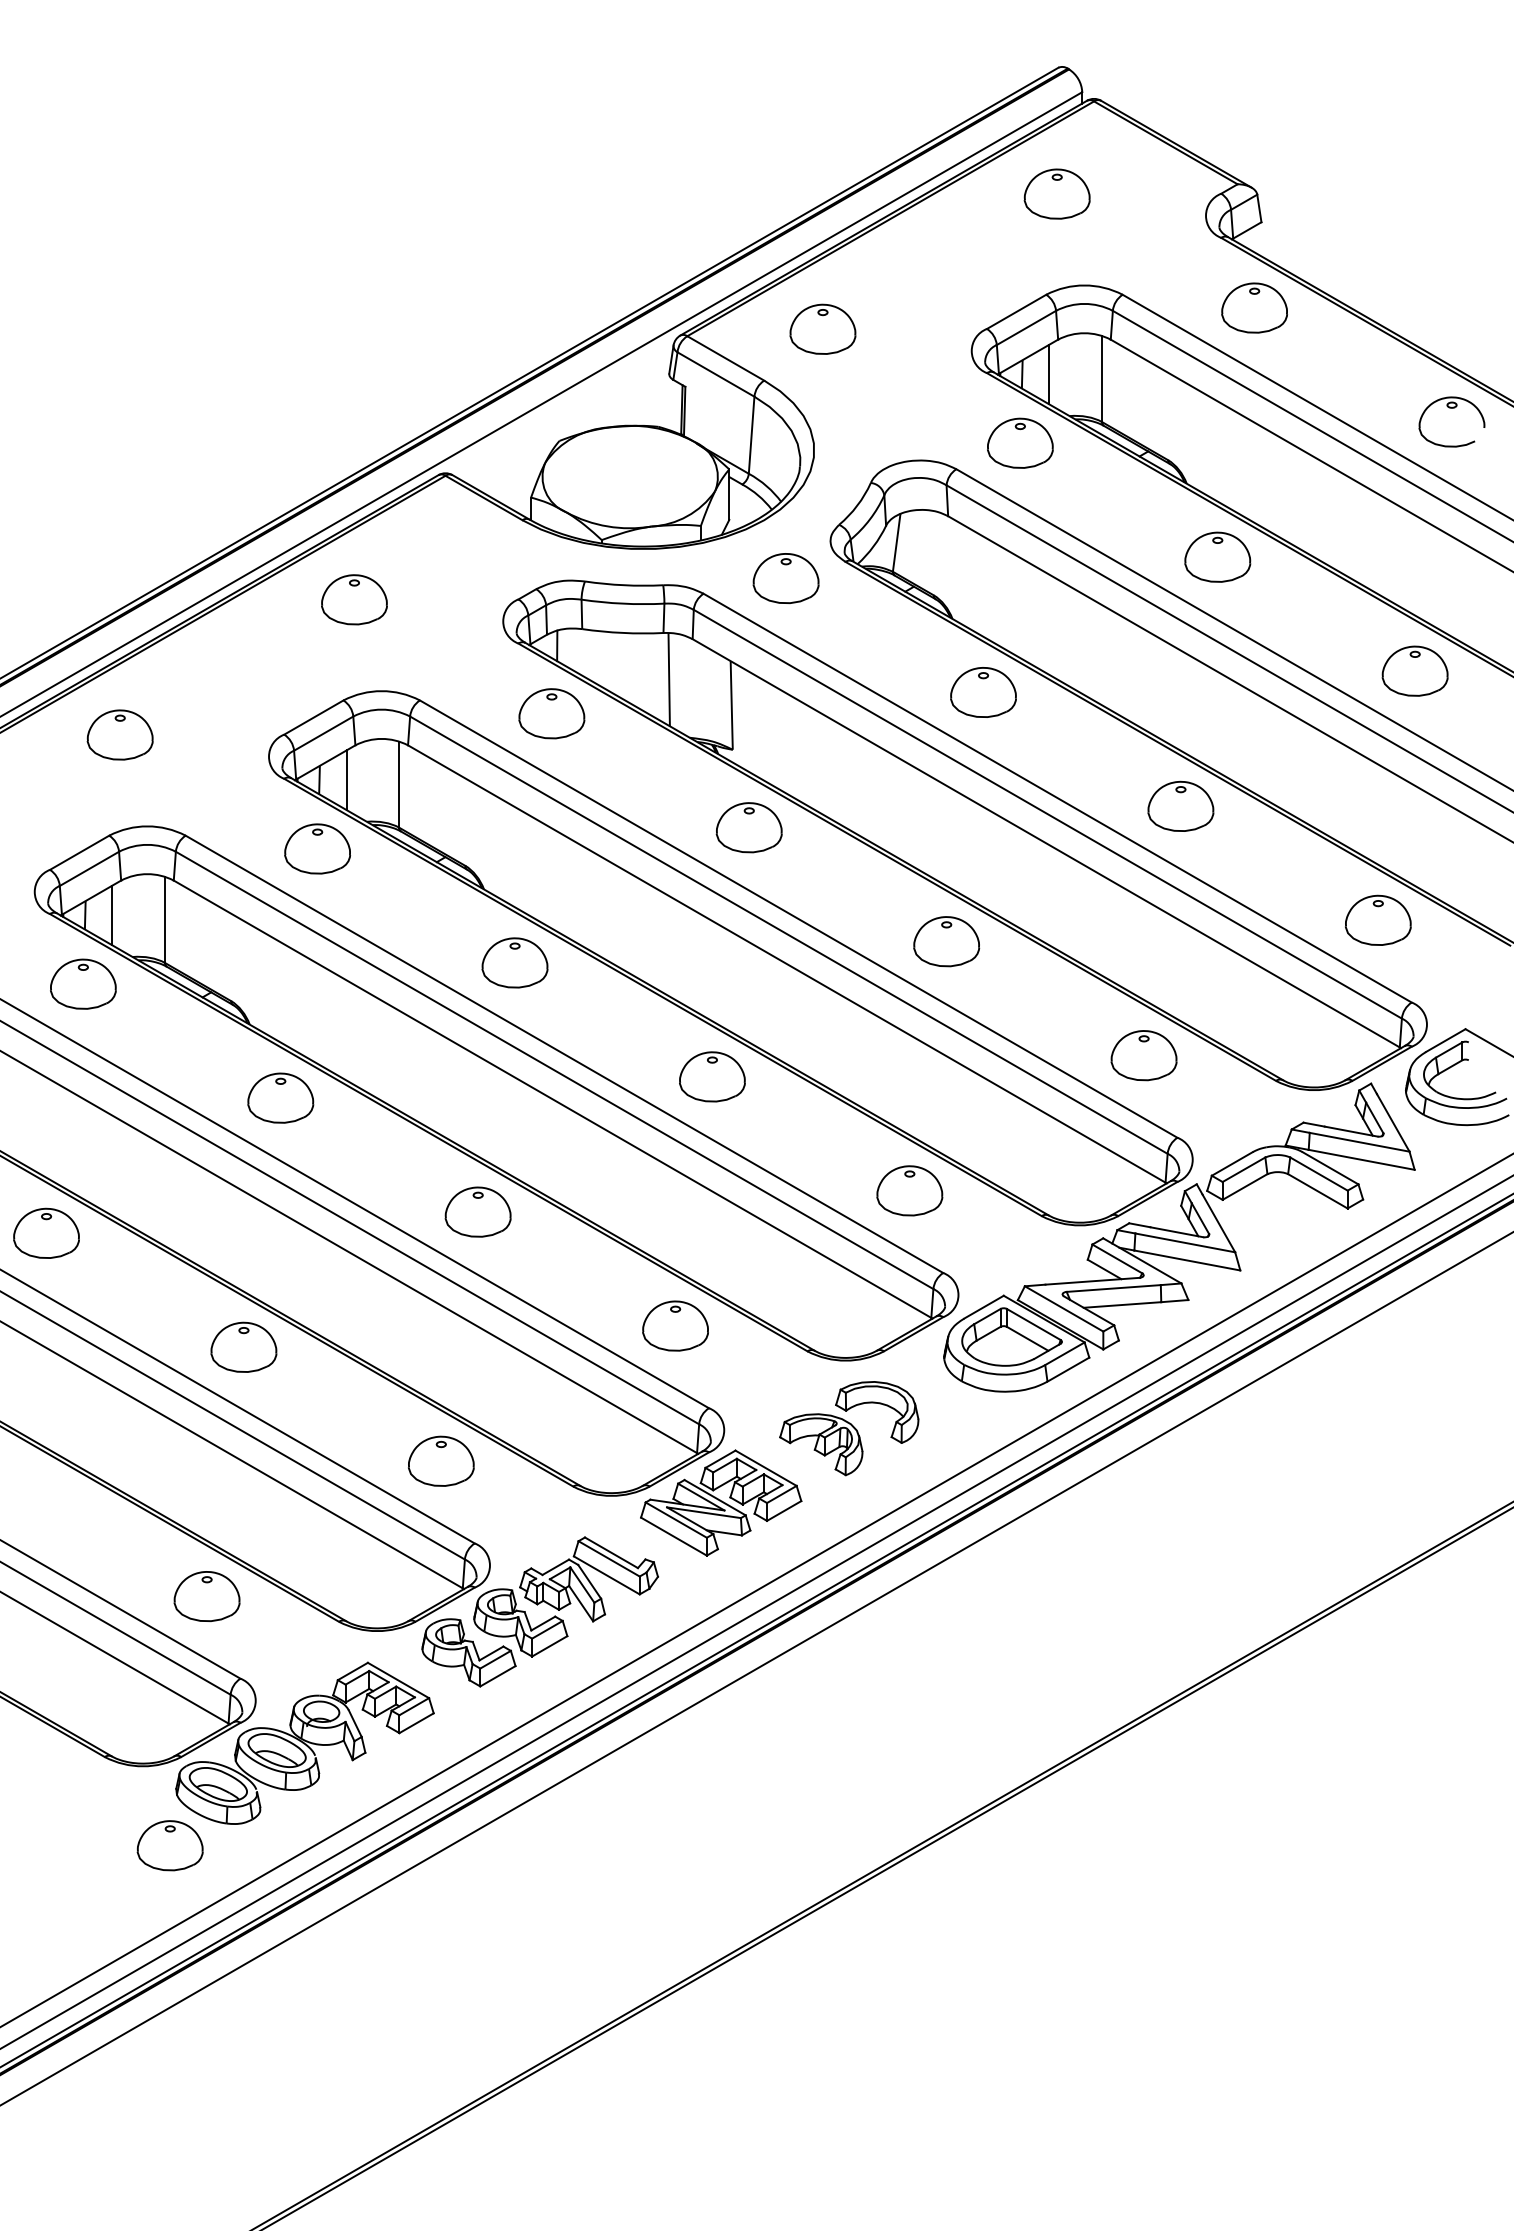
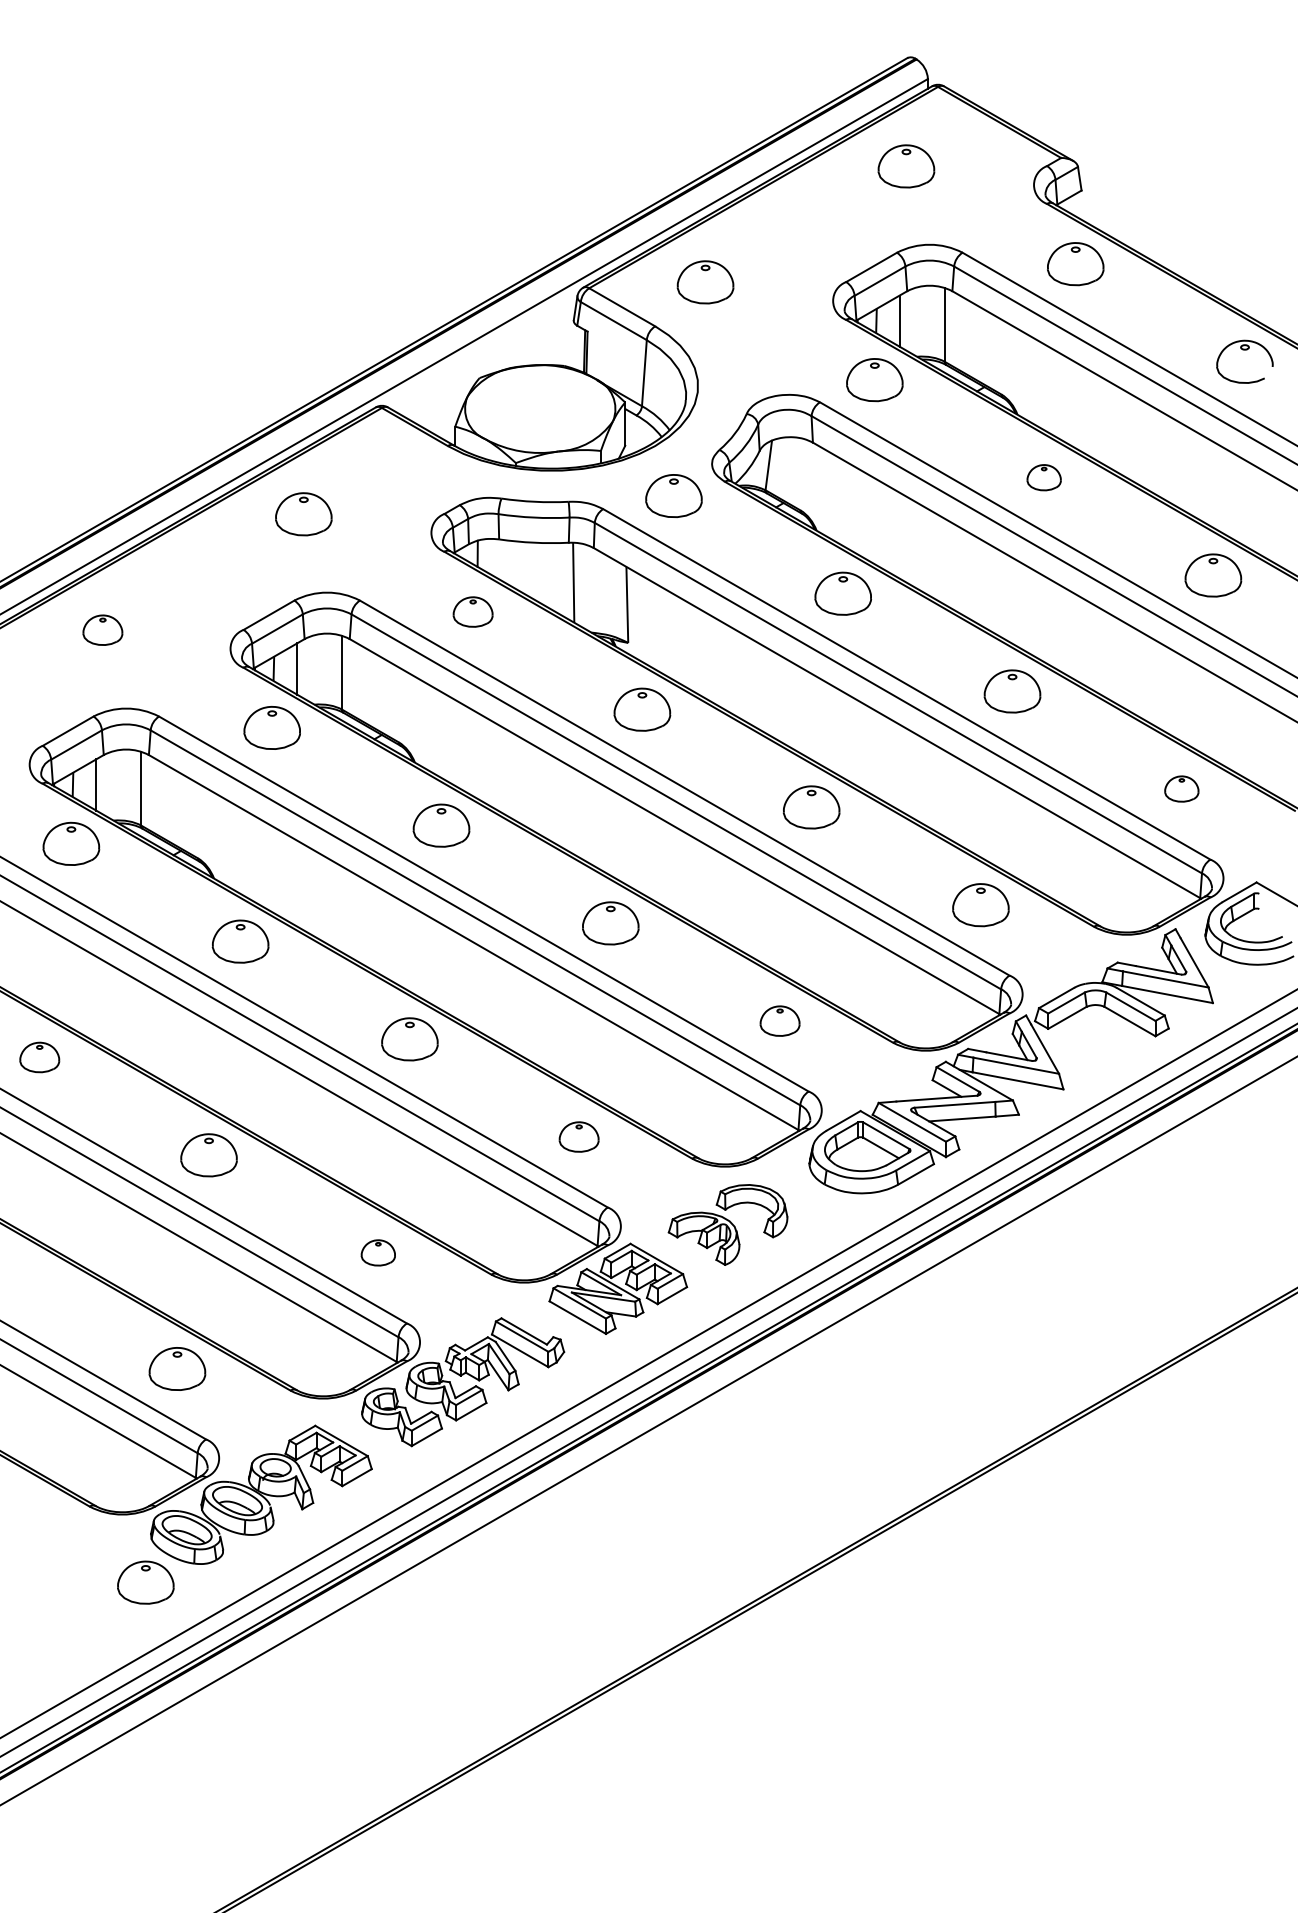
part: (1217, 556) -> (1043, 477), size x0.6
part: (551, 713) -> (472, 611), size x0.7
part: (119, 734) -> (102, 629), size x0.7
part: (1378, 919) -> (1181, 788), size x0.6
part: (909, 1190) -> (779, 1020), size x0.7
part: (46, 1232) -> (39, 1056), size x0.7
part: (675, 1325) -> (579, 1136), size x0.7
part: (441, 1460) -> (378, 1252), size x0.6

